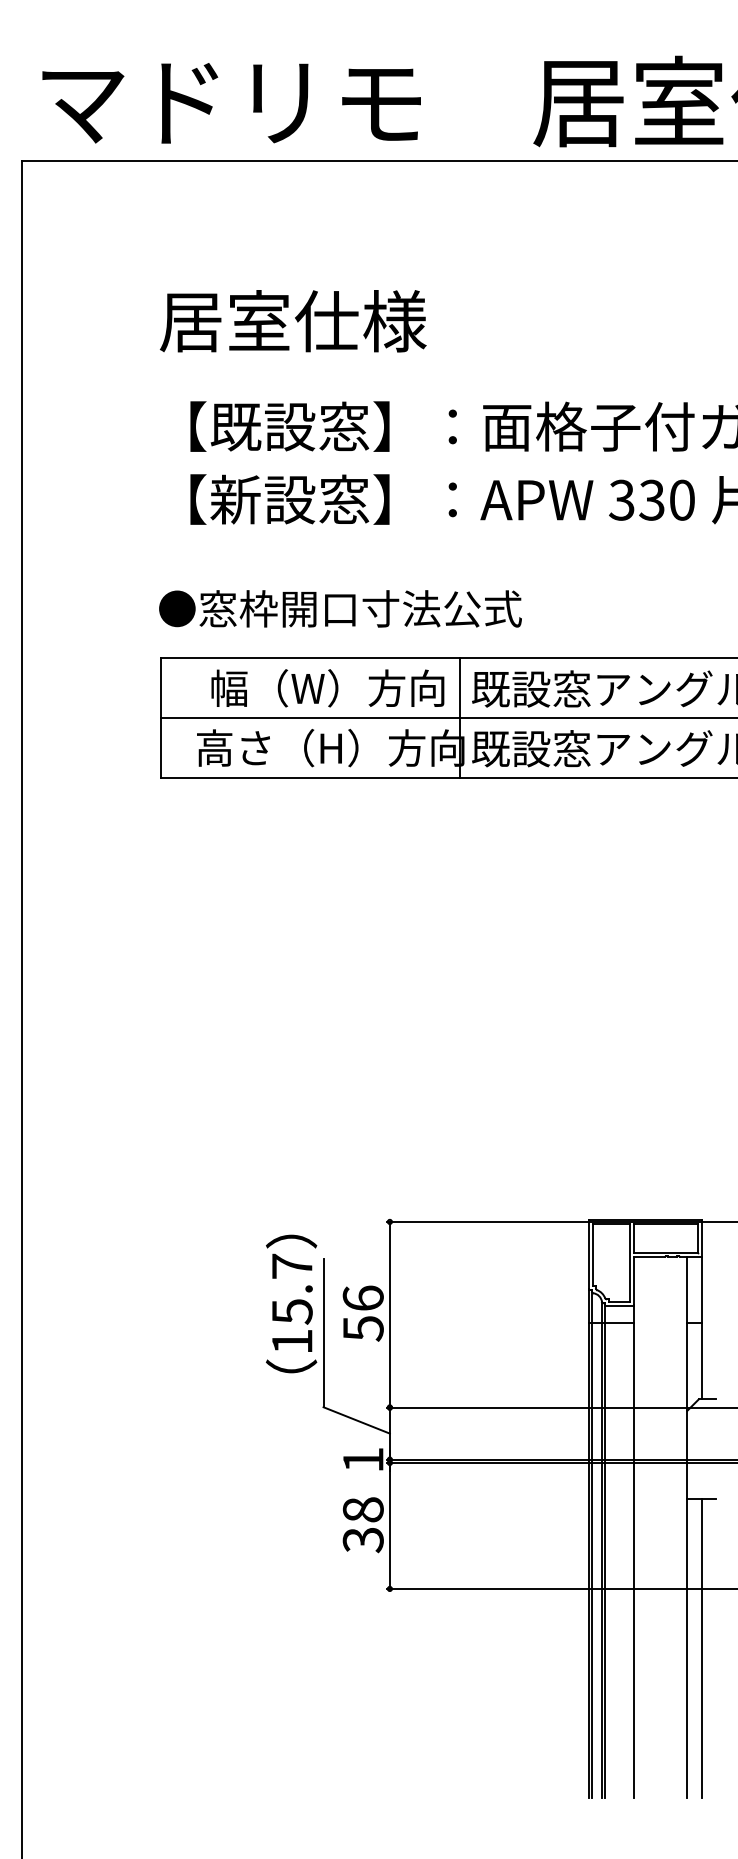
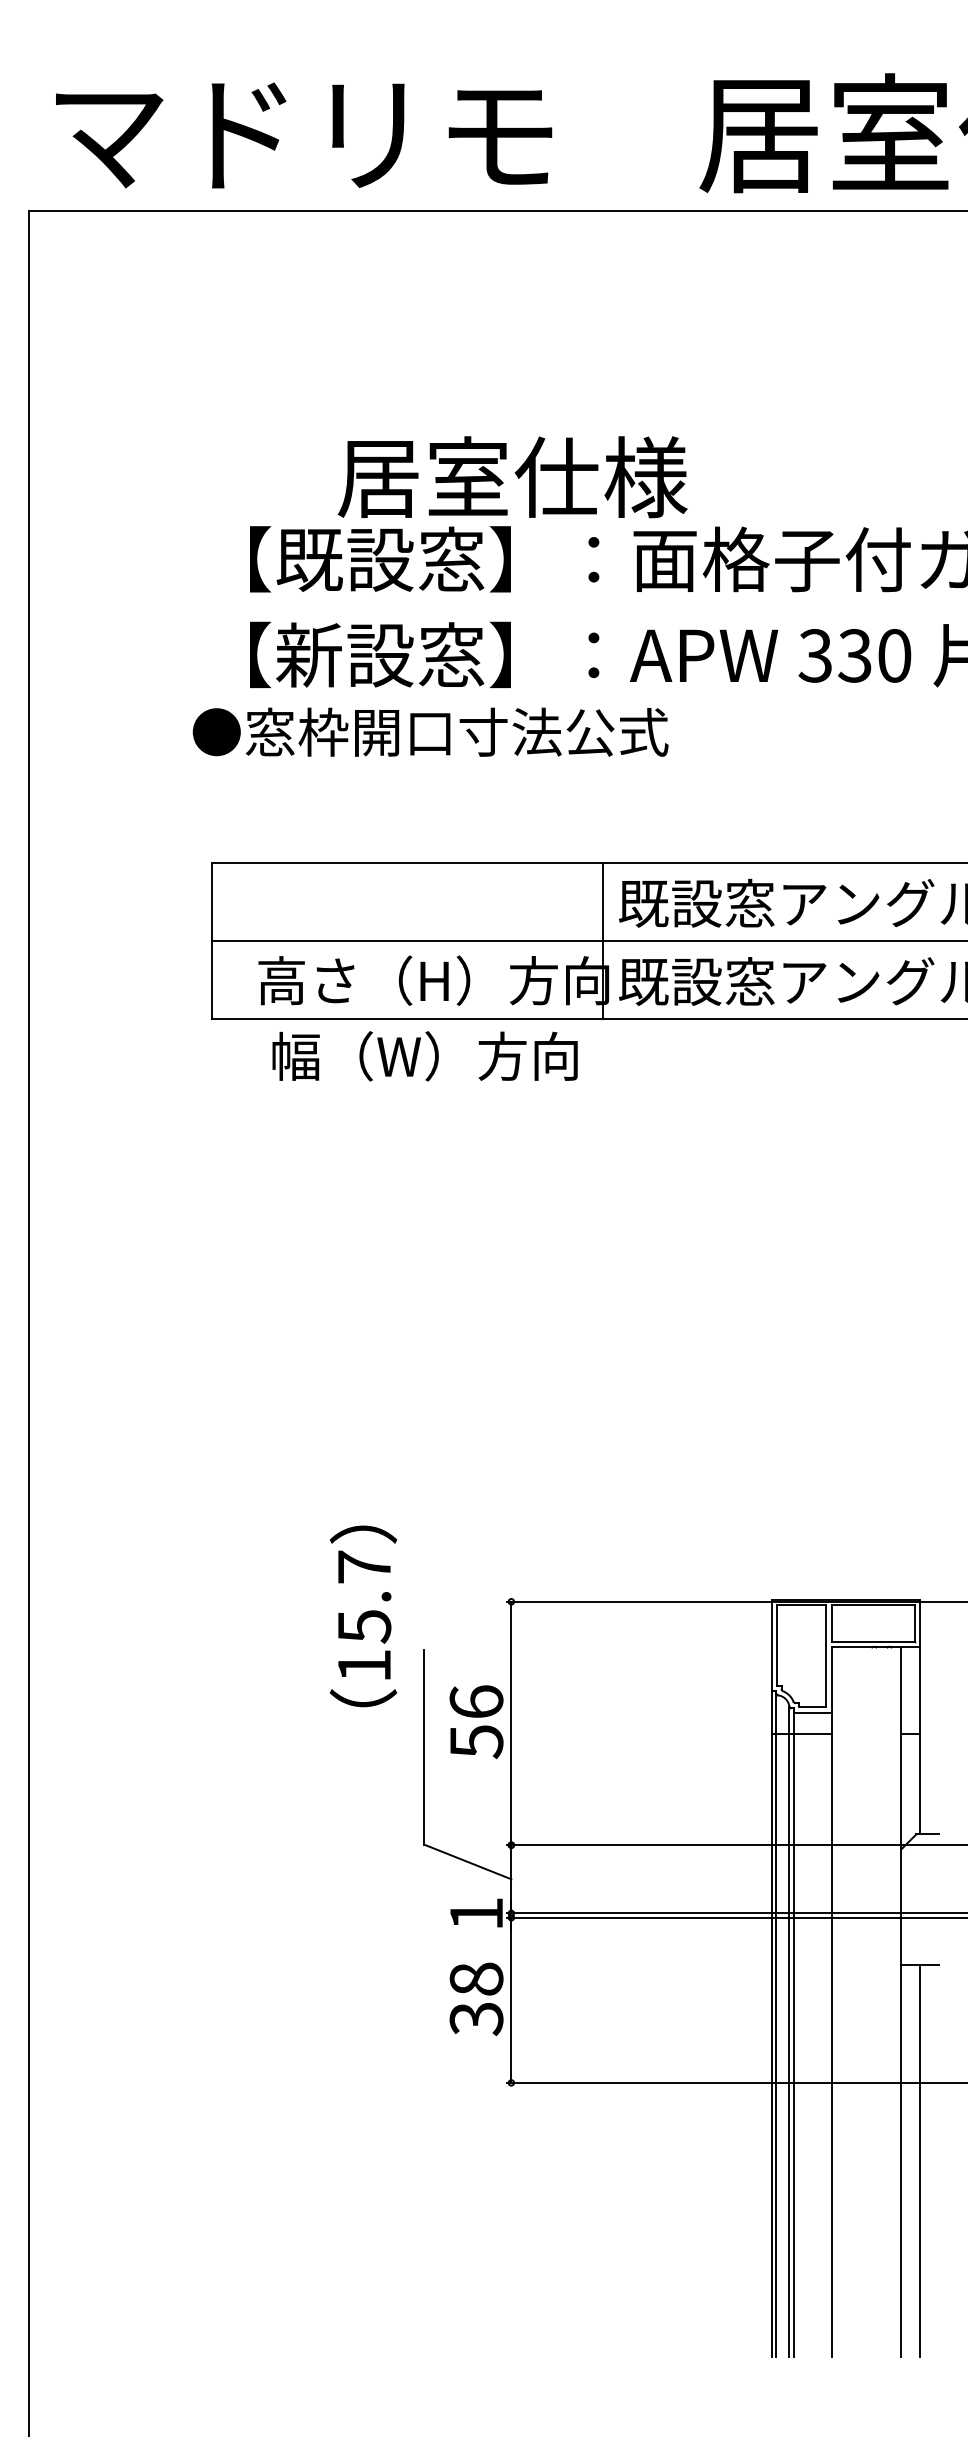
text: (293, 321) -> (512, 477), moved
text: (340, 608) -> (430, 731), moved
text: (327, 688) -> (424, 1056), moved
text: (291, 1304) -> (363, 1616), moved

